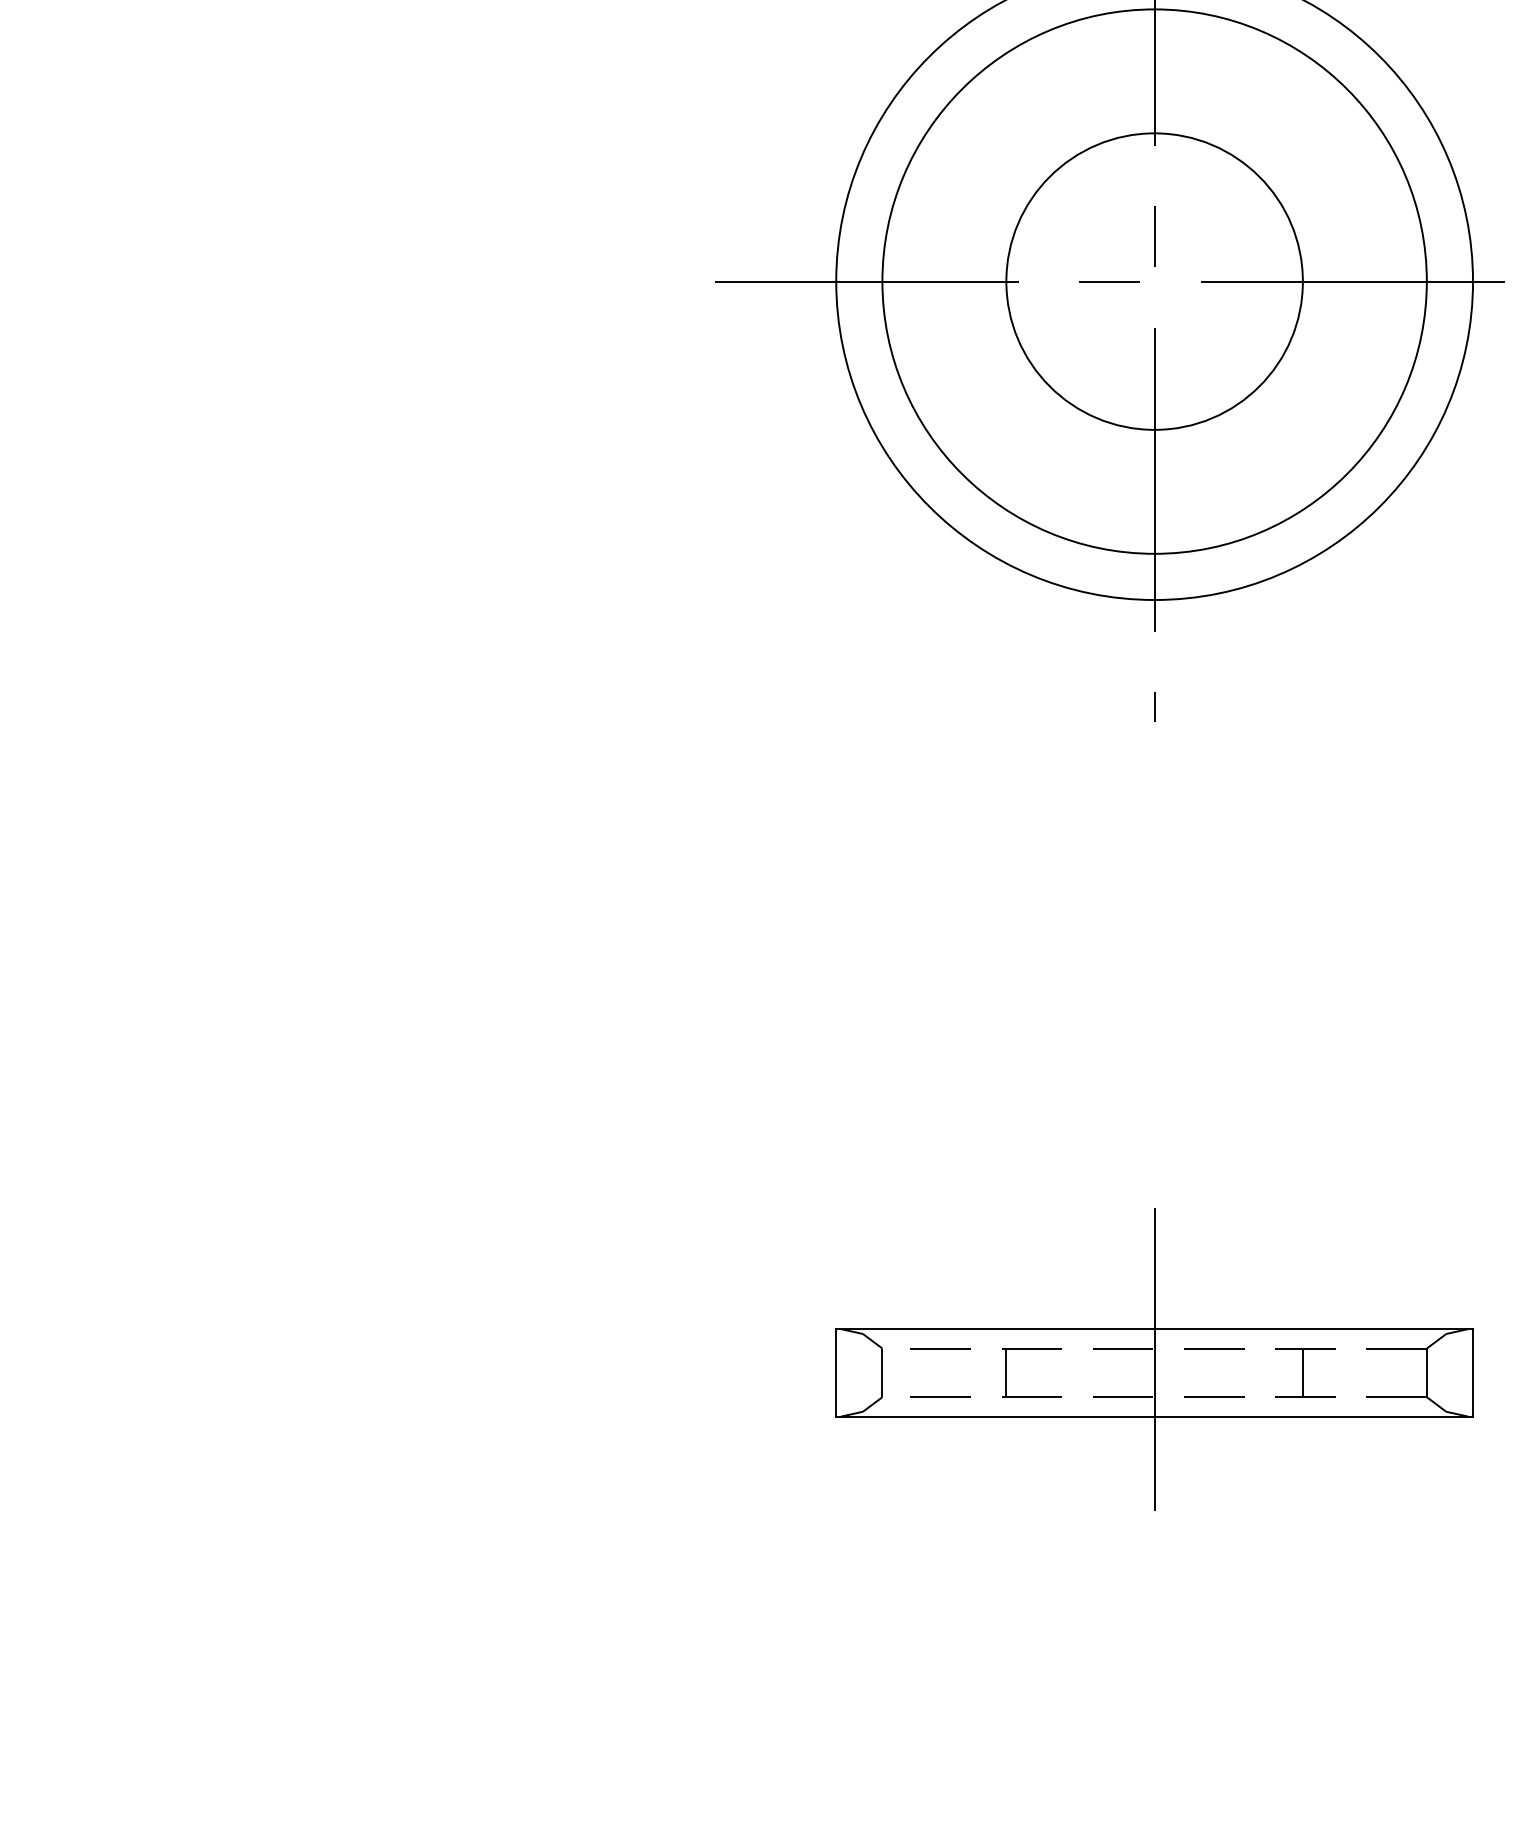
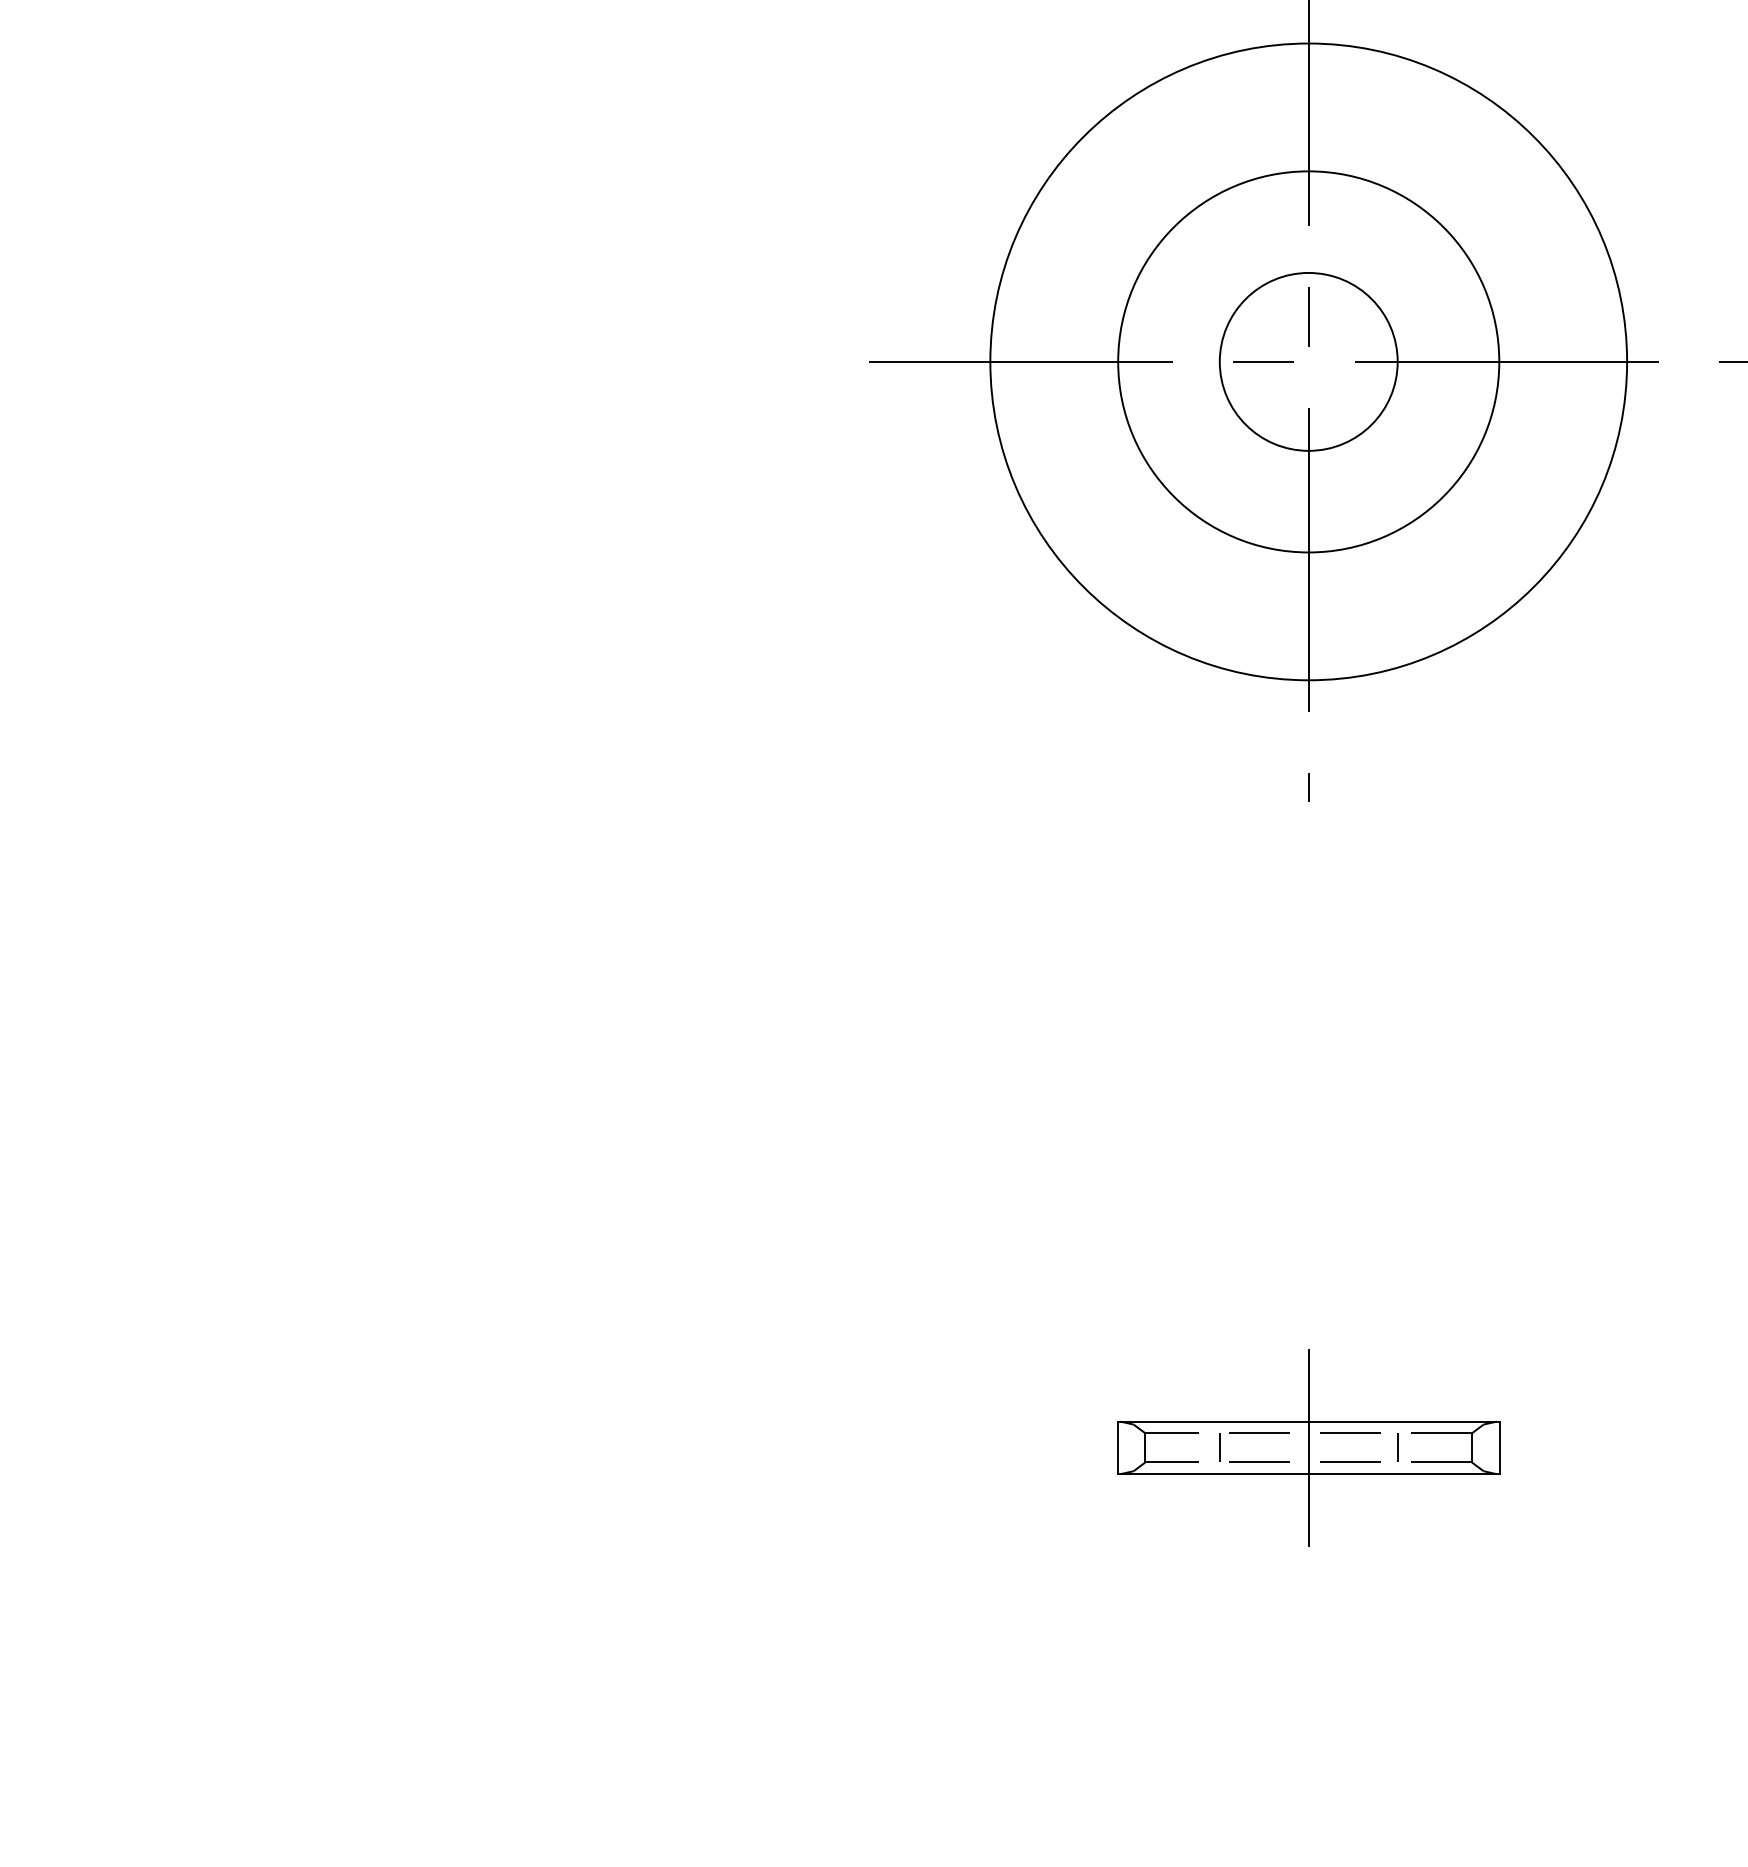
circle: (1154, 281) -> (1308, 361), size x0.6
circle: (1154, 281) -> (1308, 361), size x0.7
part: (1154, 1359) -> (1308, 1439), size x0.6

